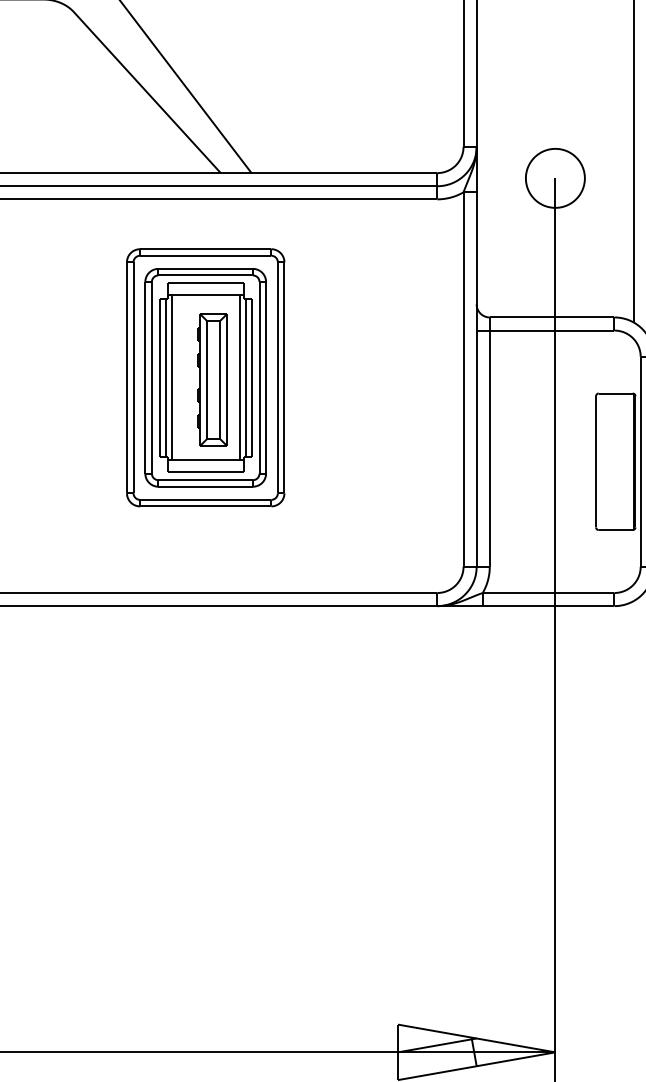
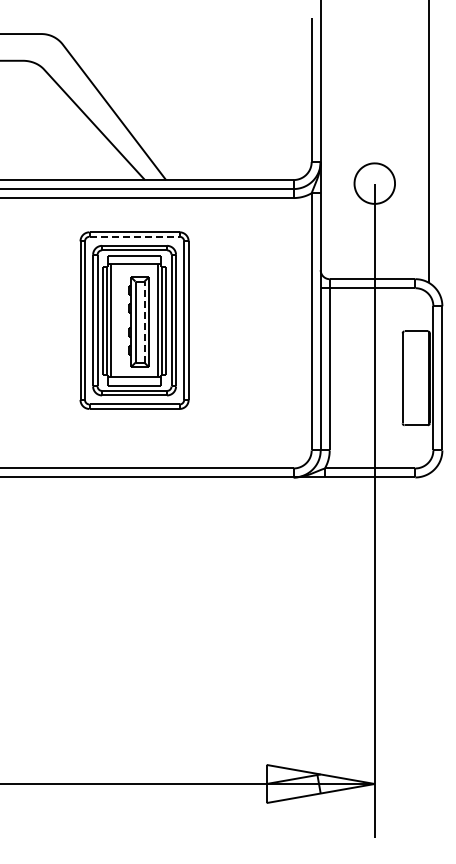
line: (207, 255) -> (135, 236), solid -> dashed
line: (220, 380) -> (144, 322), solid -> dashed

